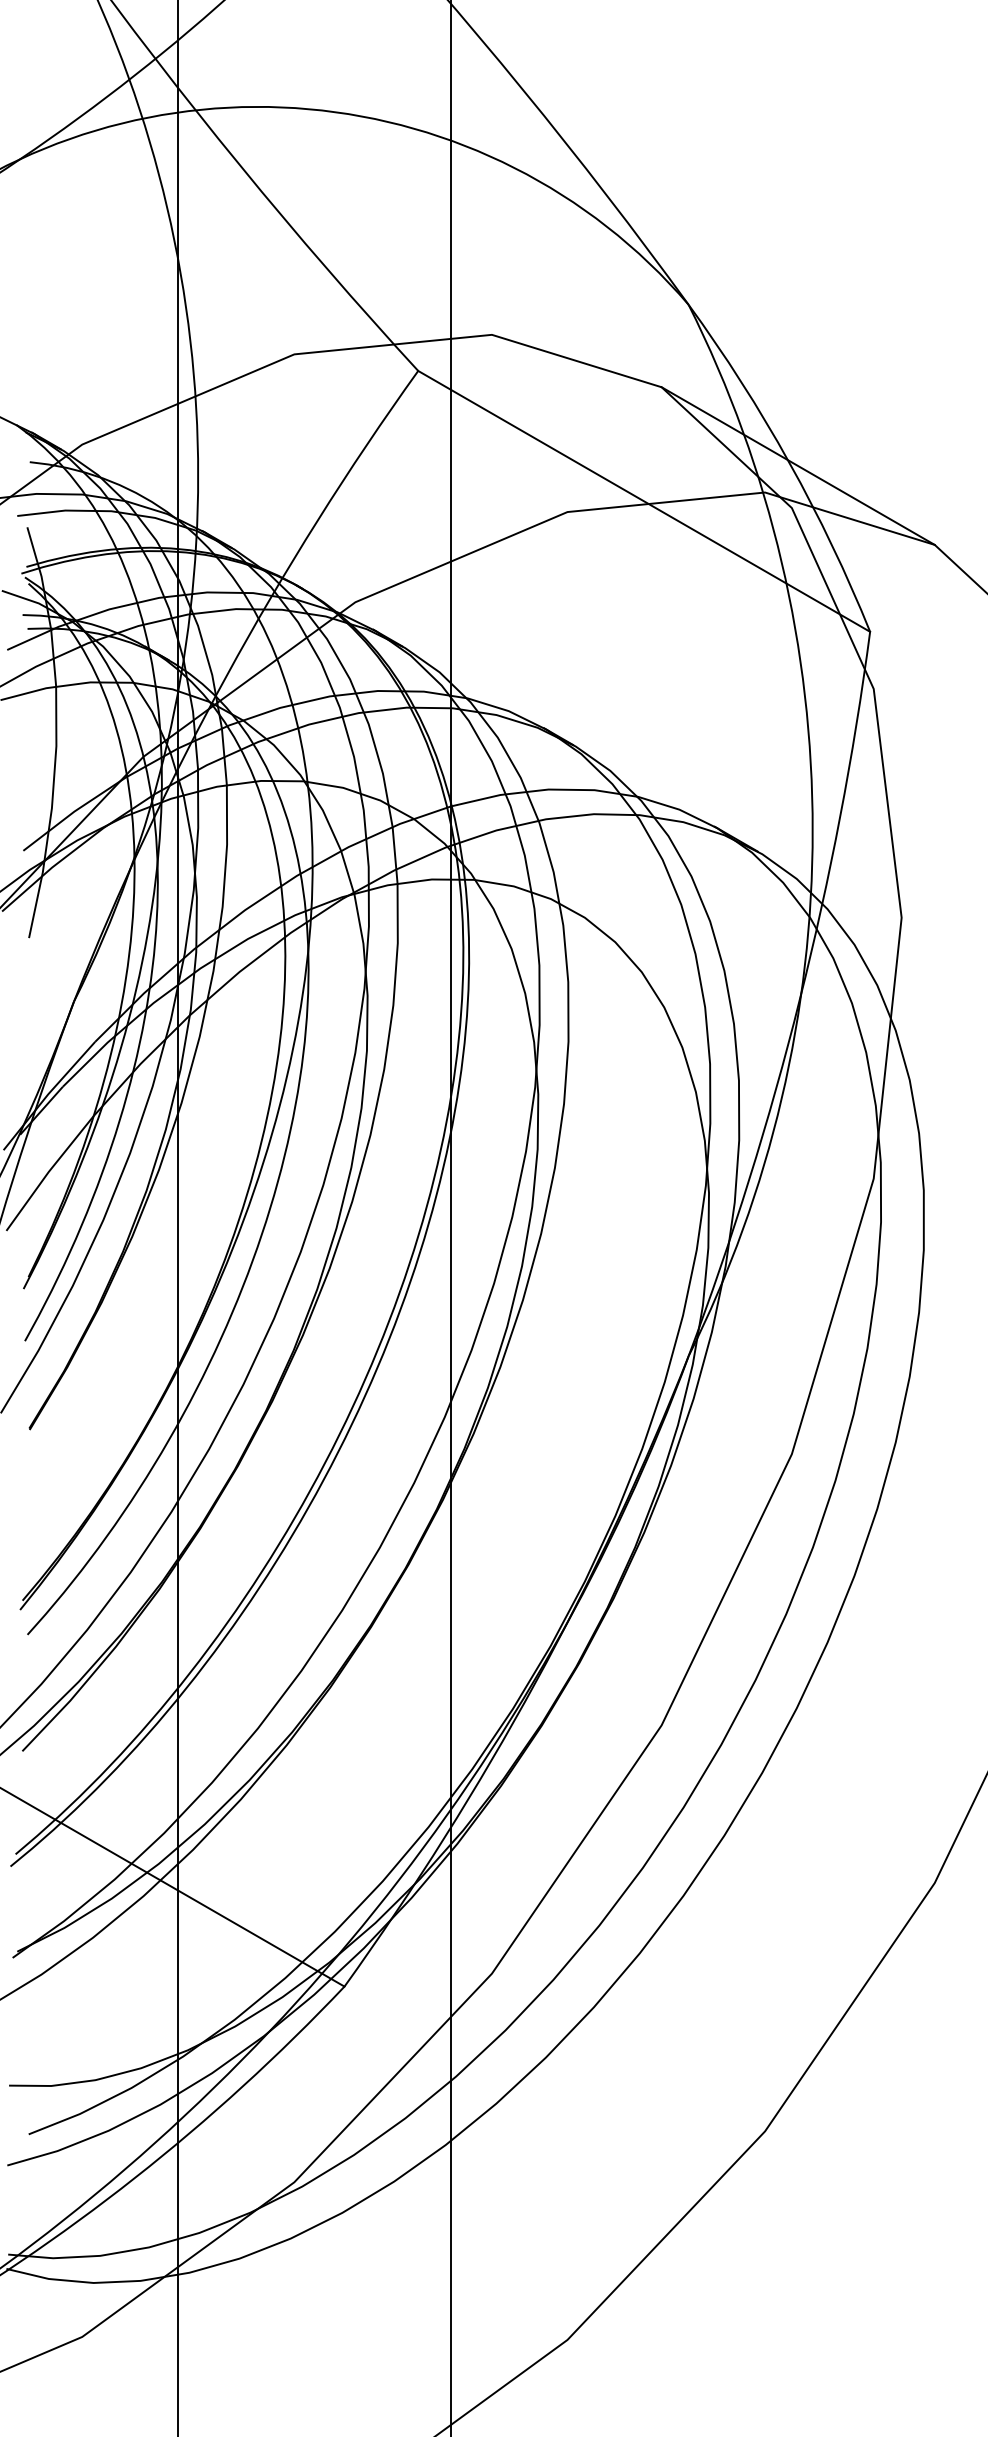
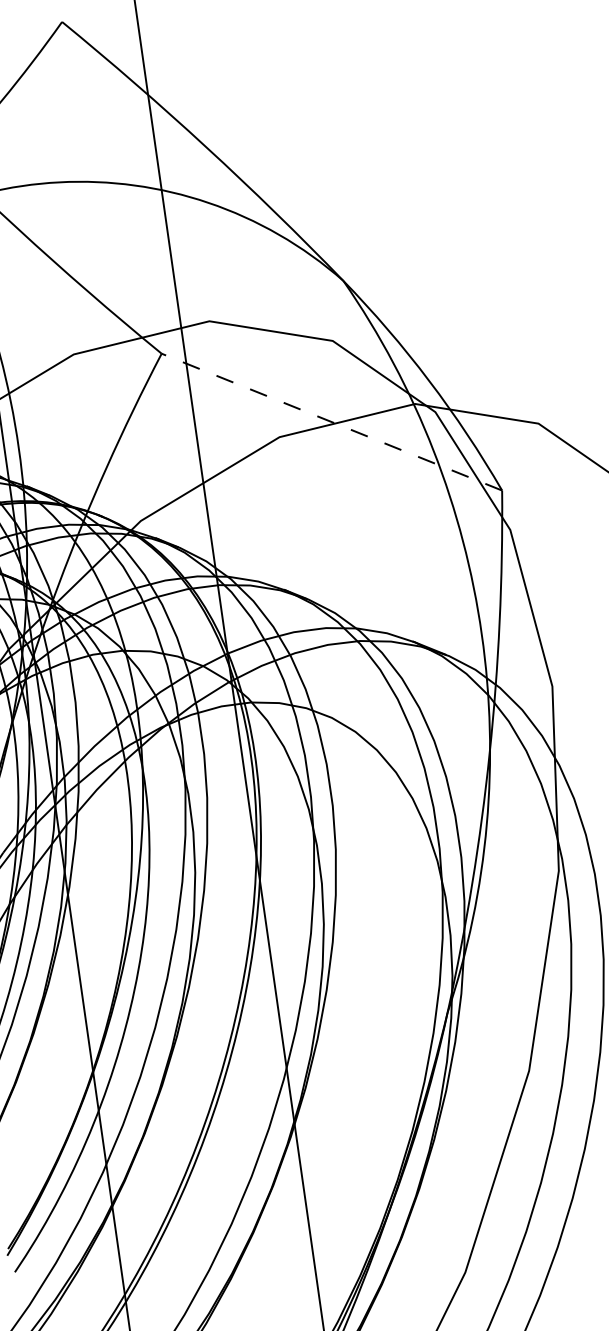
line: (797, 465) -> (435, 381), removed
line: (644, 501) -> (332, 422), solid -> dashed

